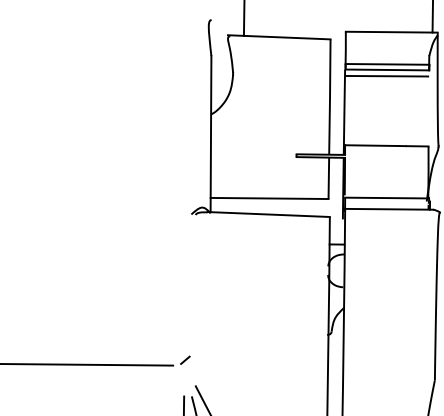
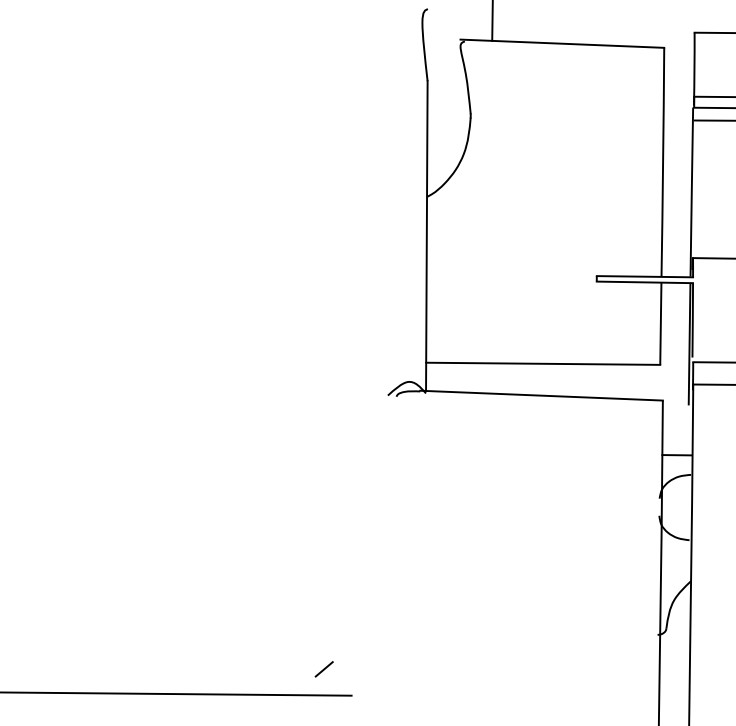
line: (185, 359) -> (324, 667), moved

